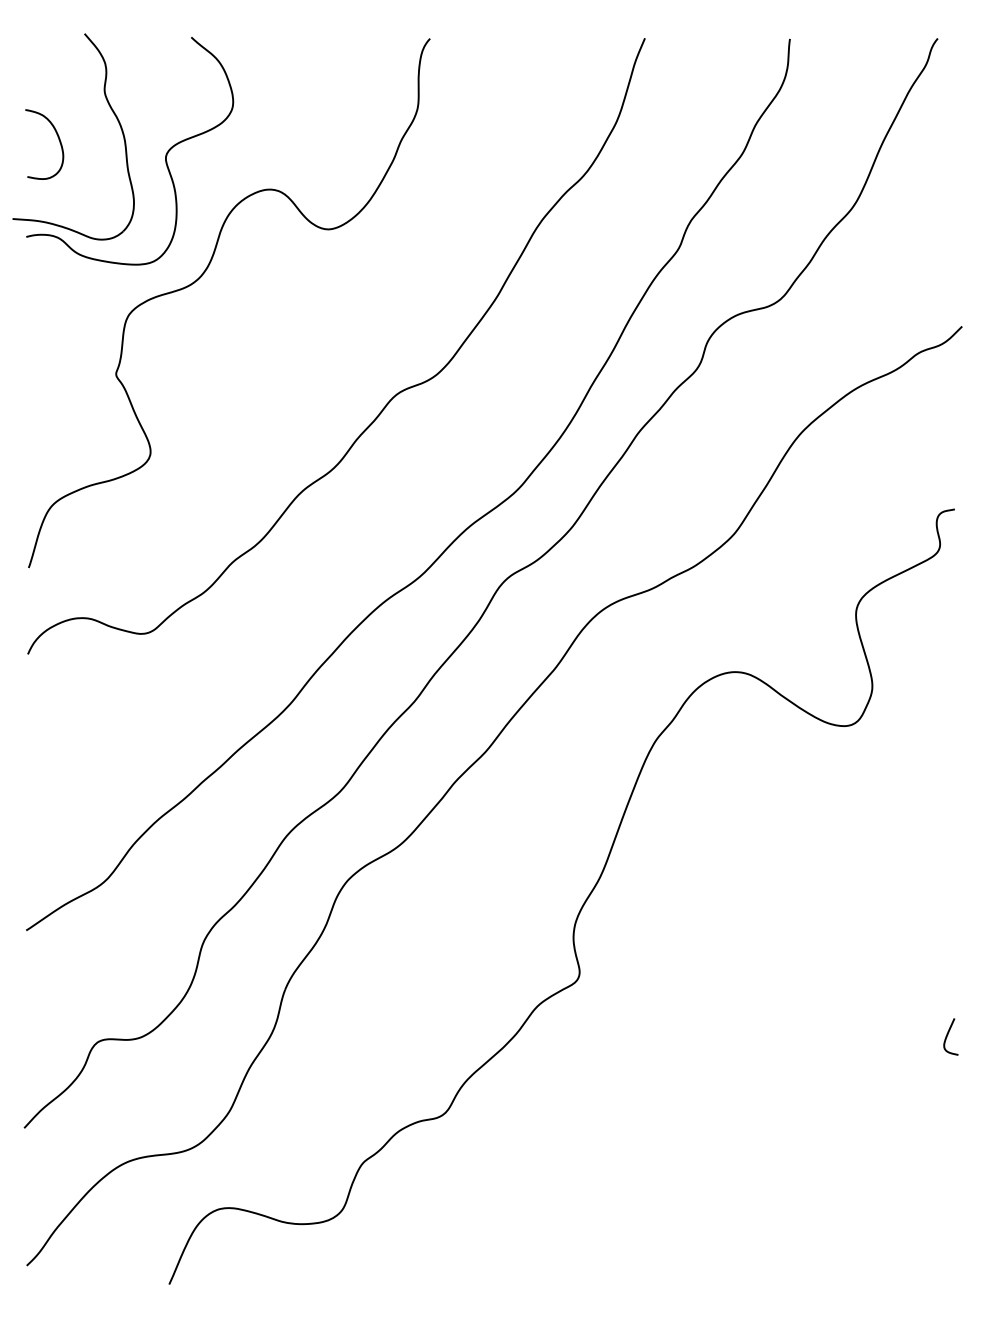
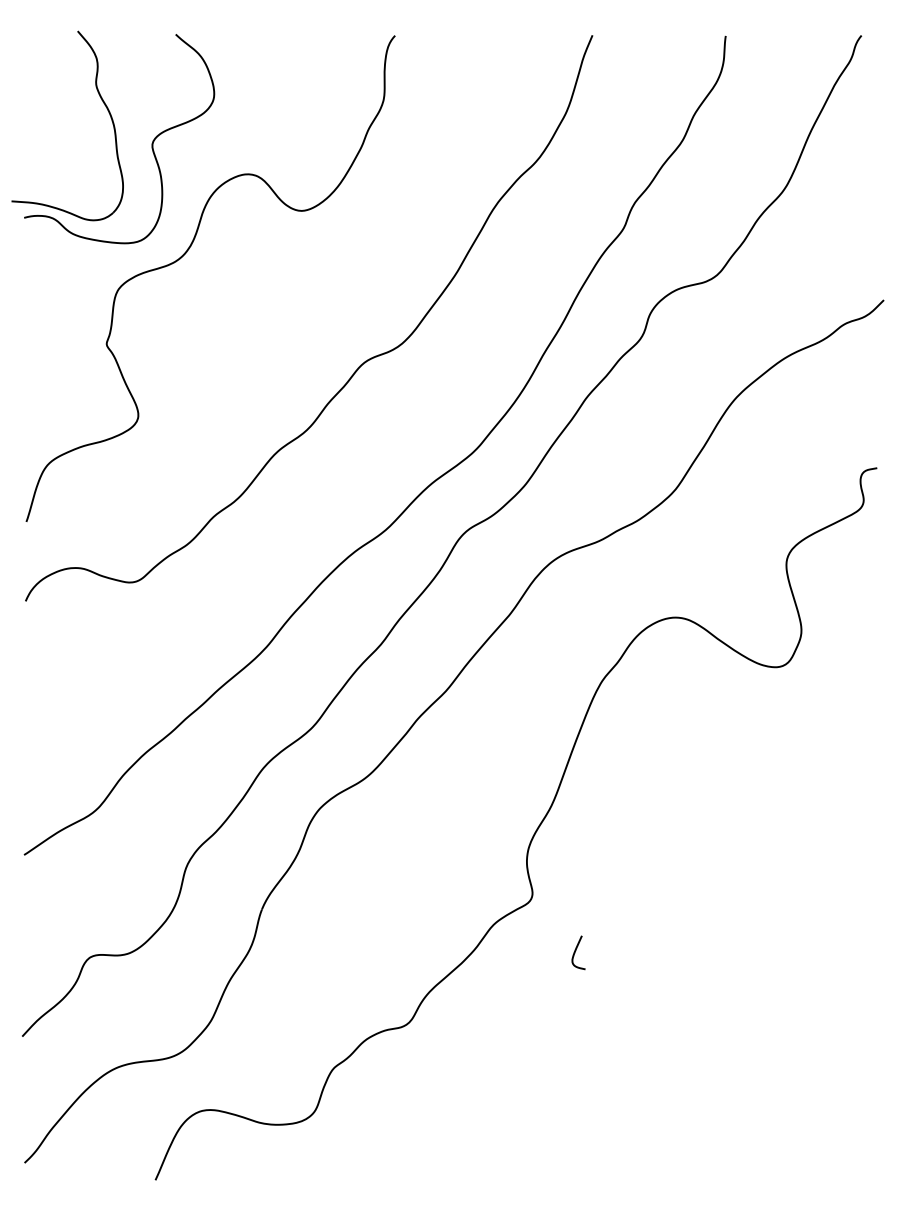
curve: (58, 139) -> (53, 128), removed
curve: (948, 1034) -> (576, 950), moved

